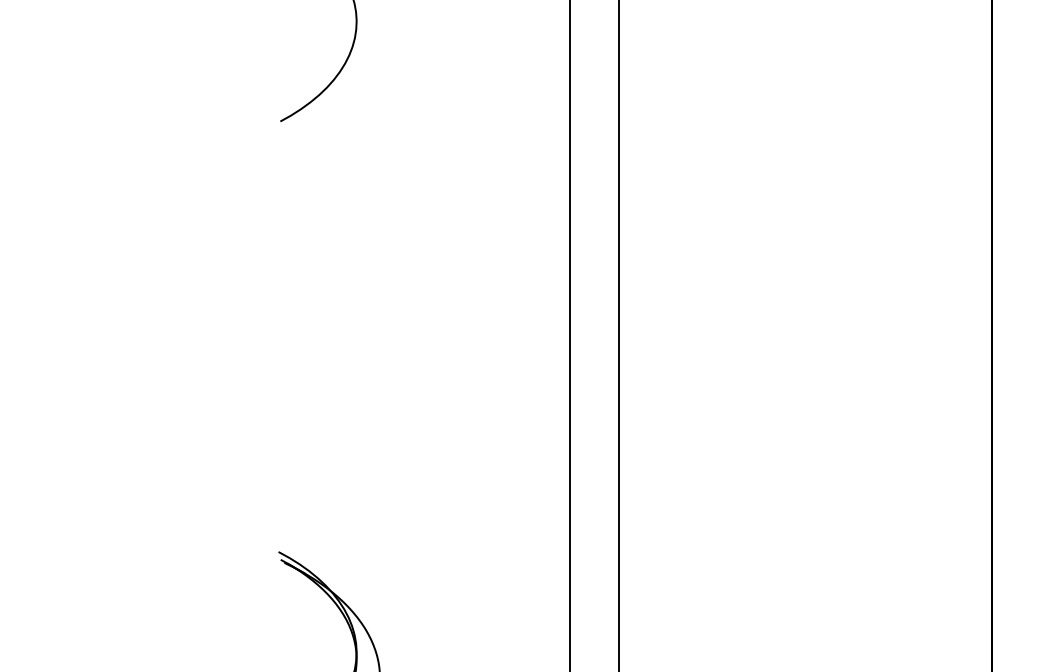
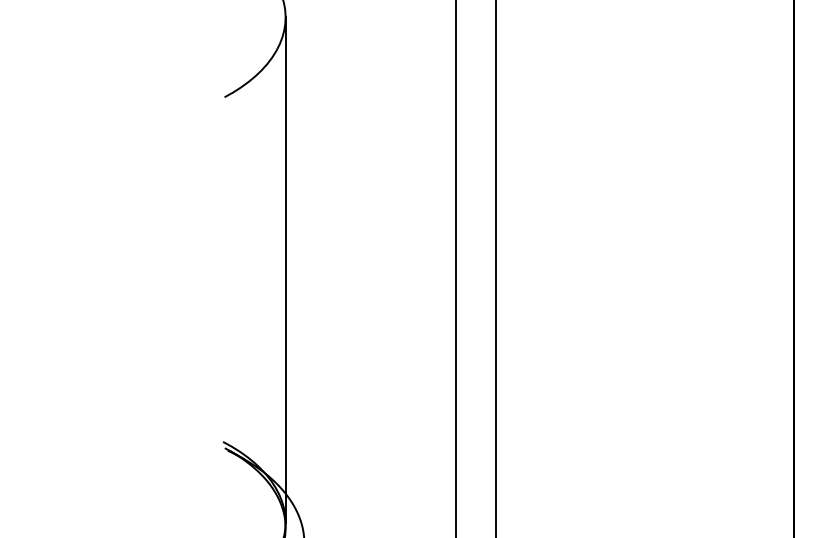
line: (356, 336) -> (285, 269), added

